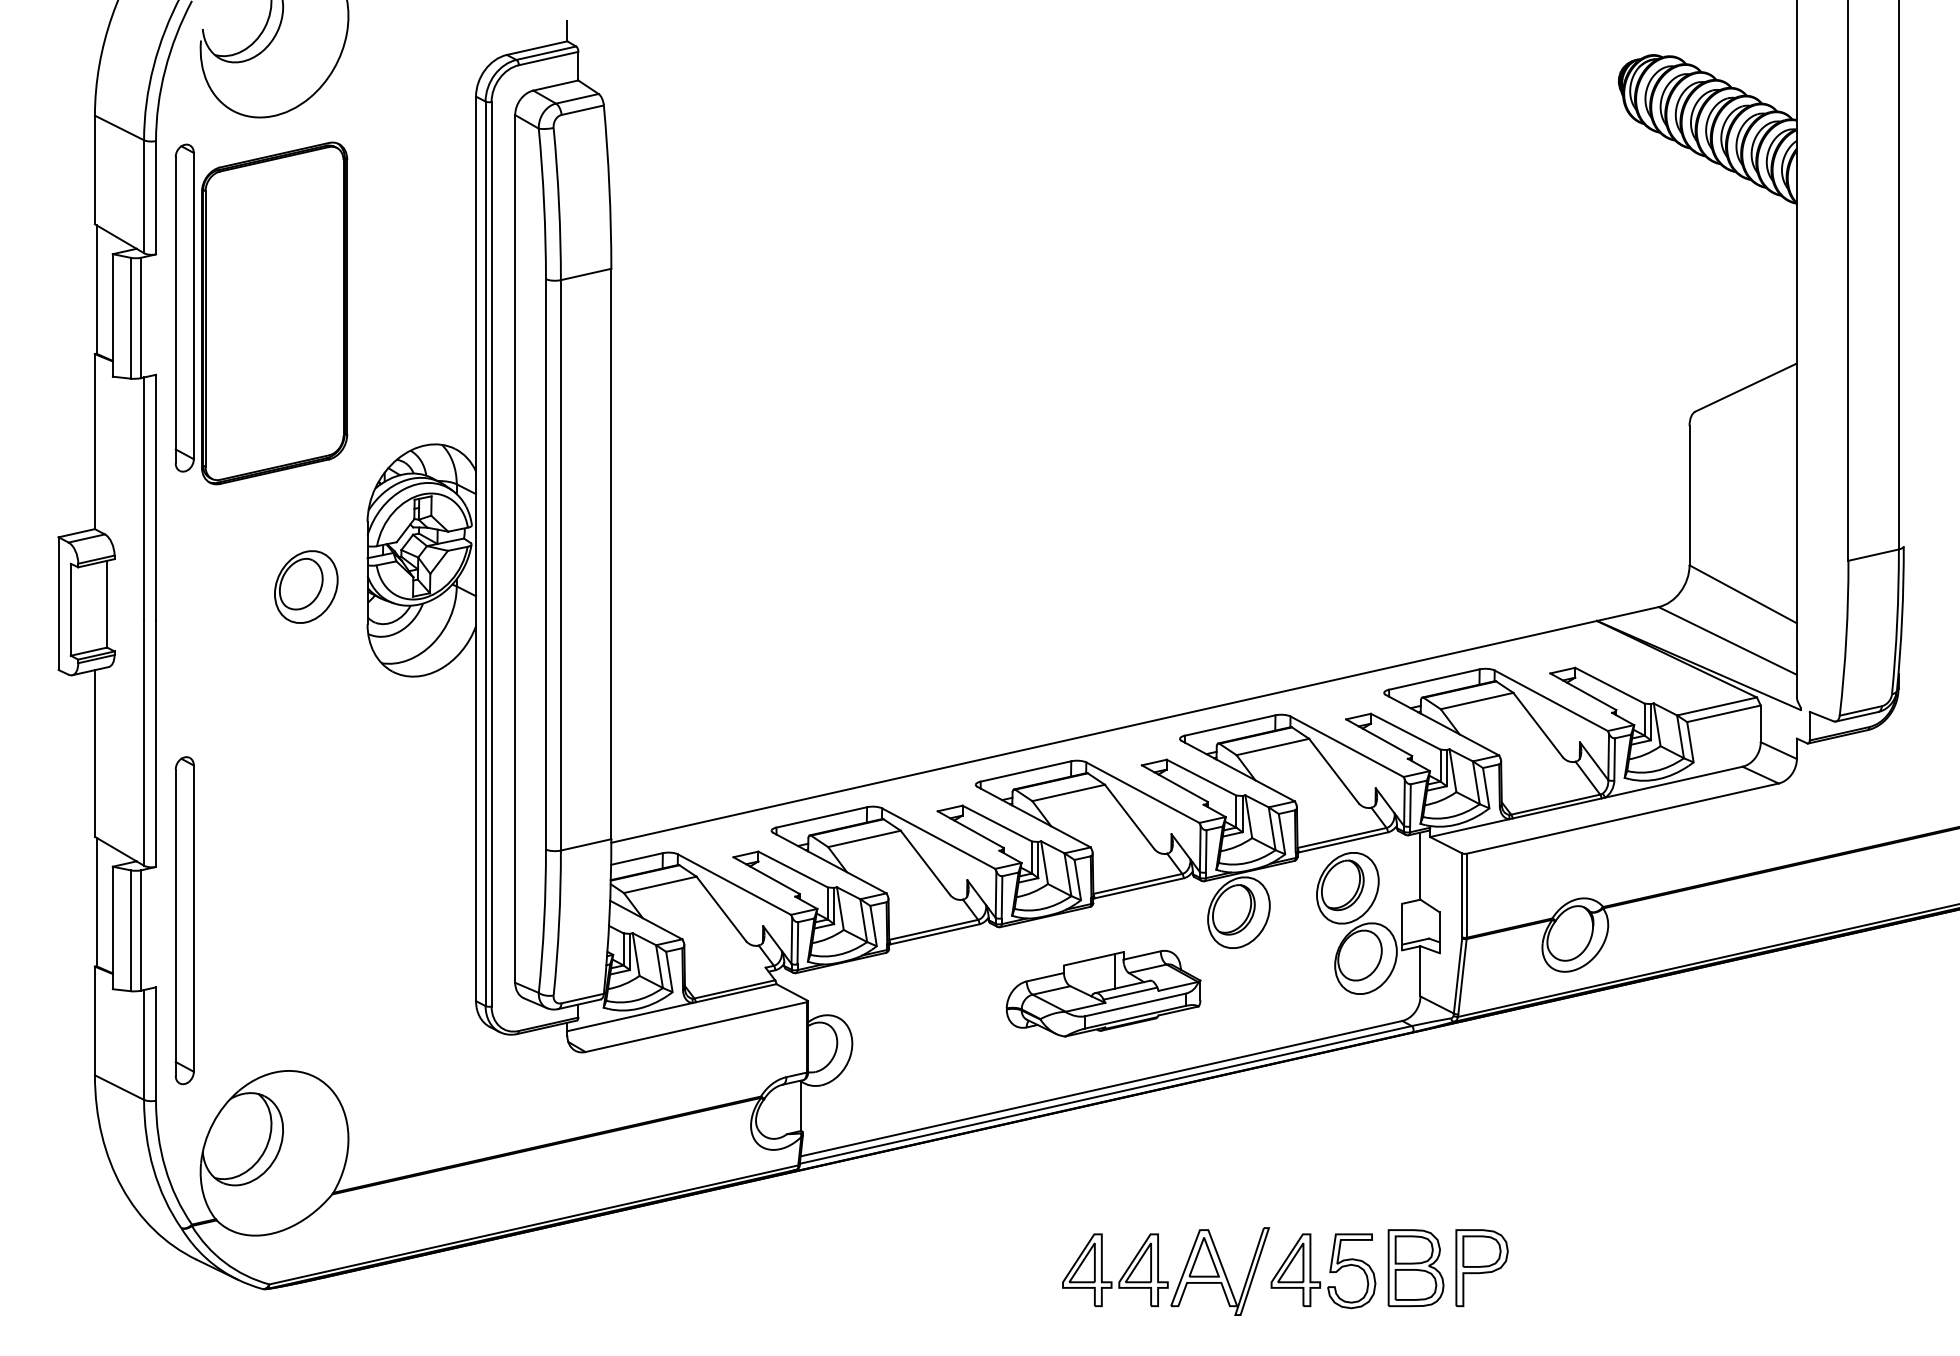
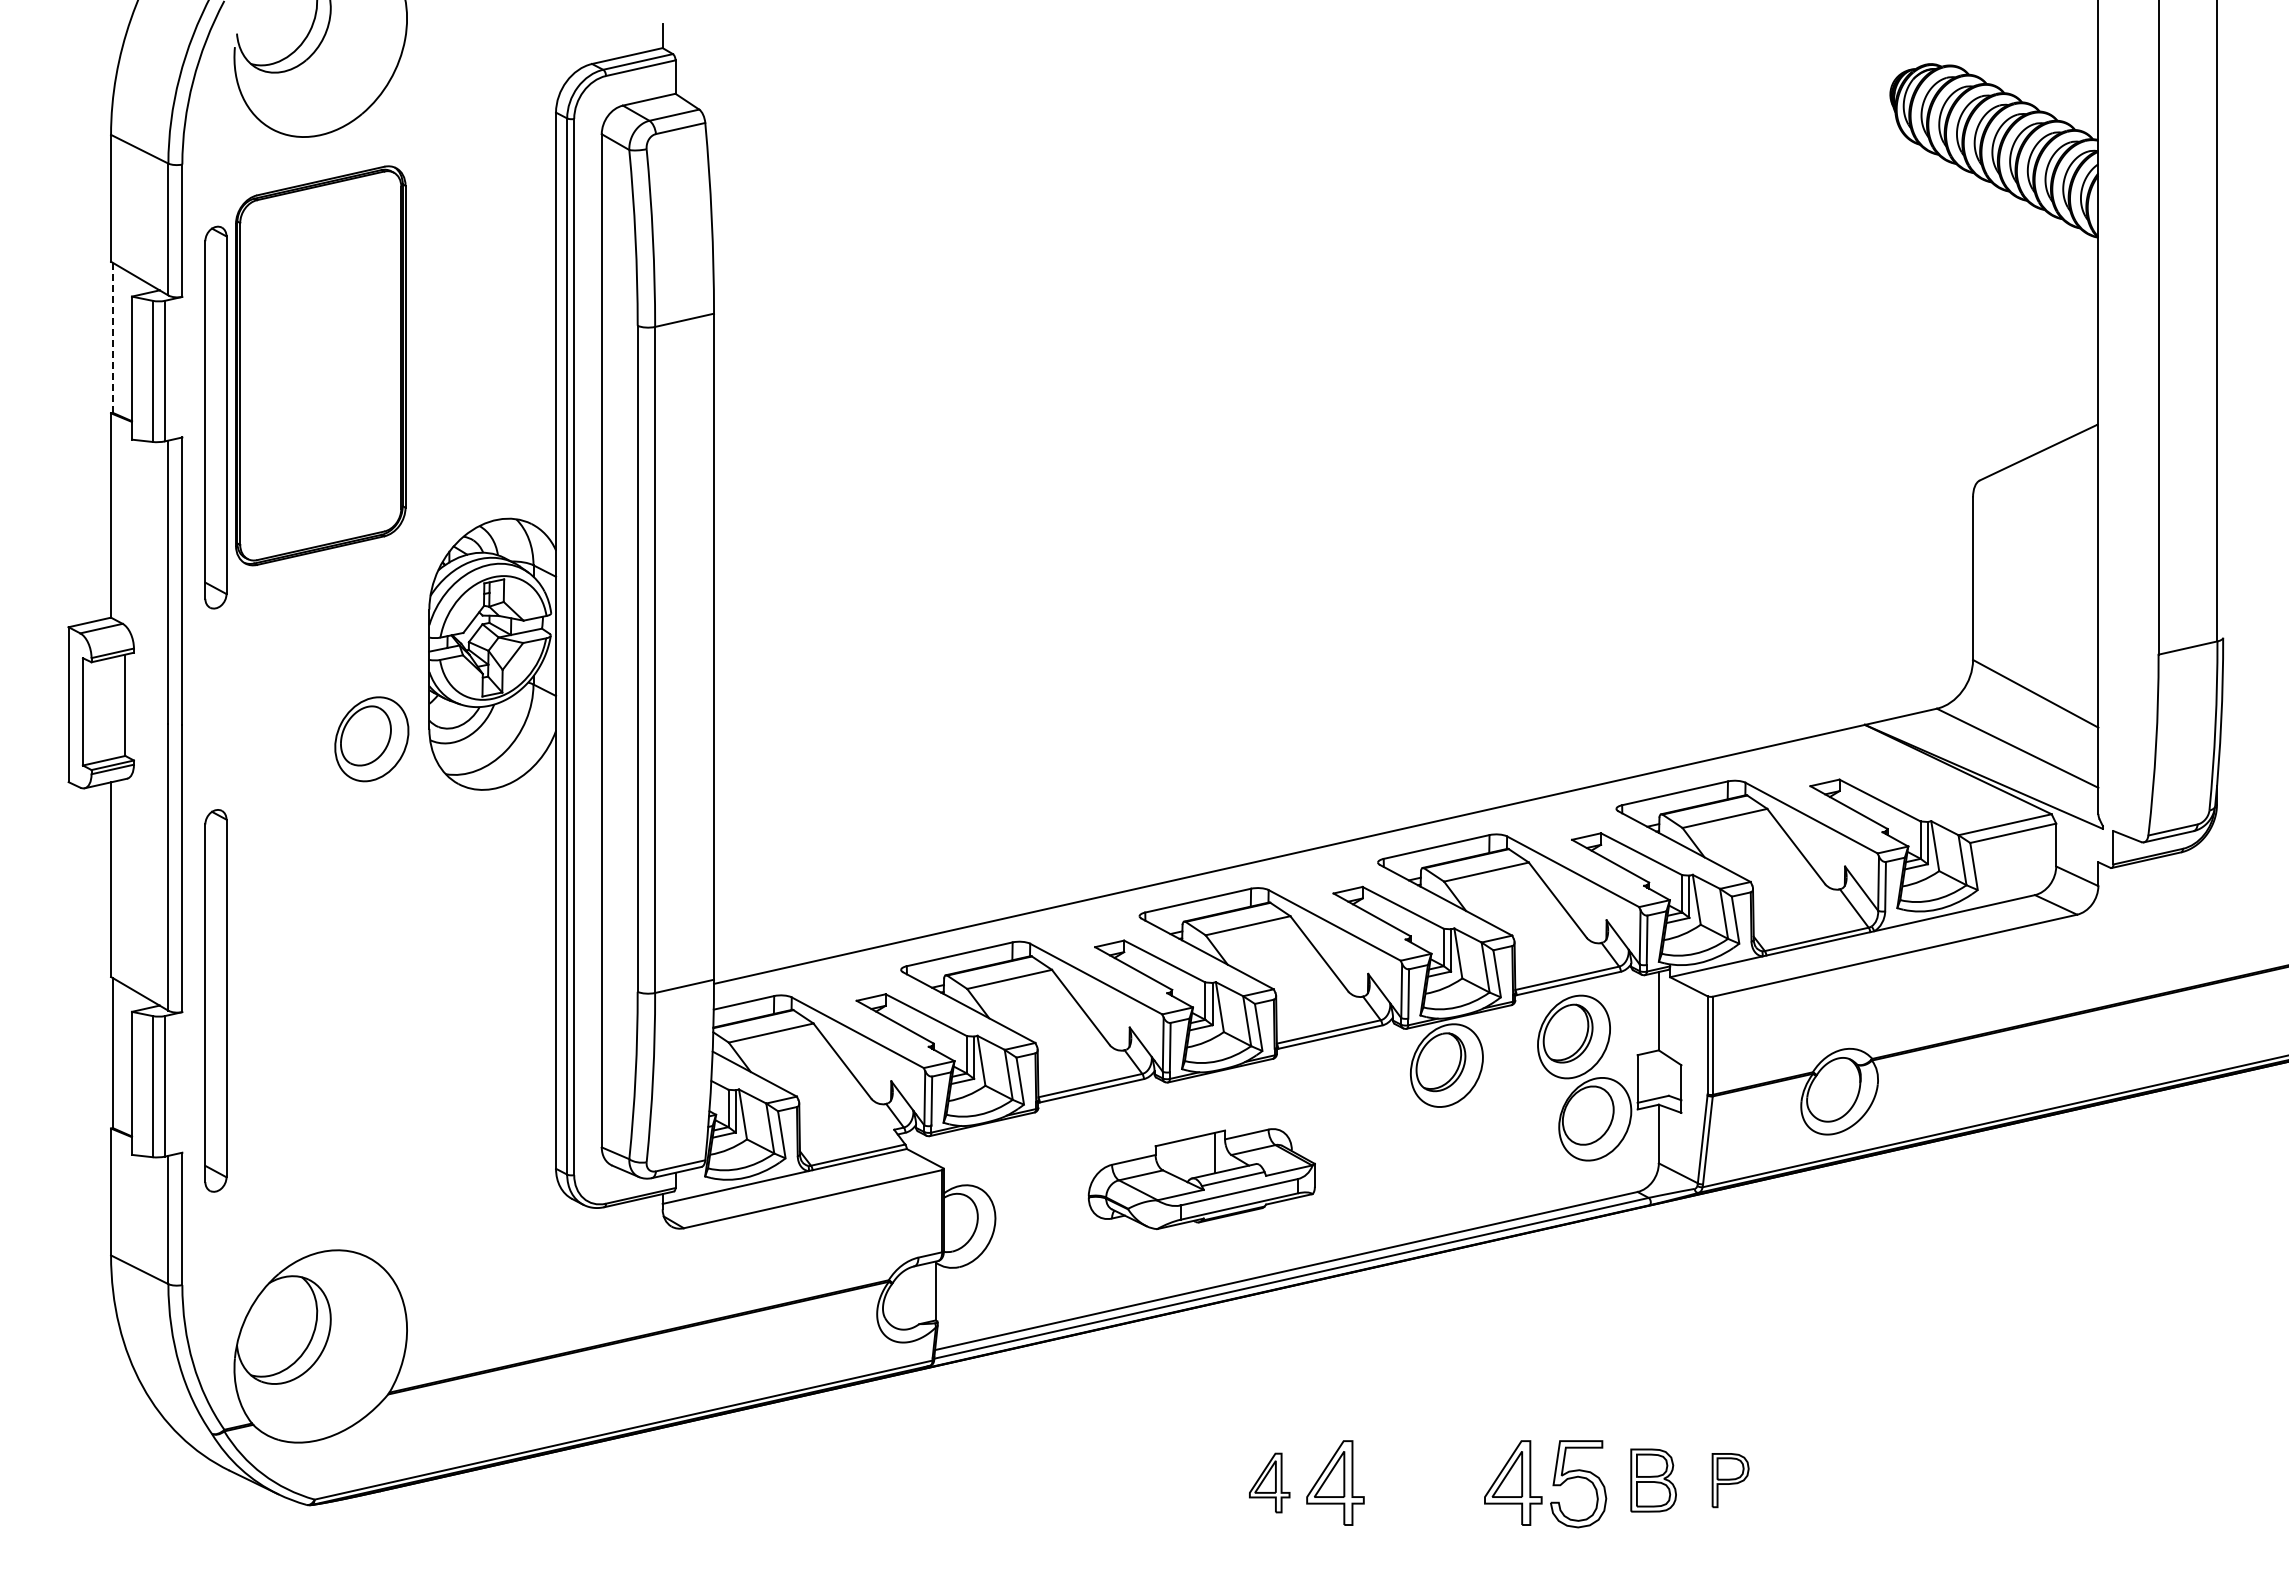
line: (96, 290) -> (112, 338), solid -> dashed
part: (184, 308) -> (215, 417), moved
part: (306, 587) -> (371, 739), moved
part: (184, 920) -> (215, 1000), moved
part: (1103, 994) -> (1201, 1179), moved
part: (1415, 1268) -> (1653, 1480), size x0.7
part: (1481, 1268) -> (1730, 1480), size x0.6
part: (1087, 1269) -> (1269, 1482), size x0.7
part: (1219, 1271) -> (1424, 1484), removed

